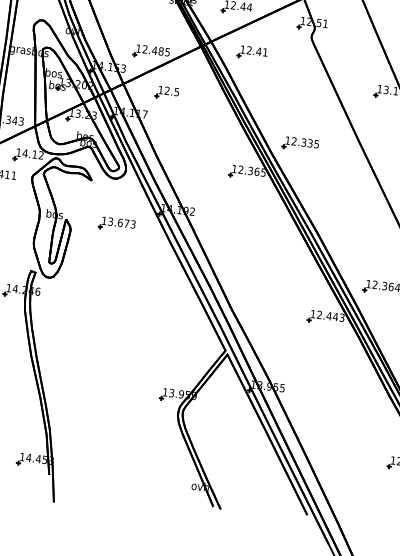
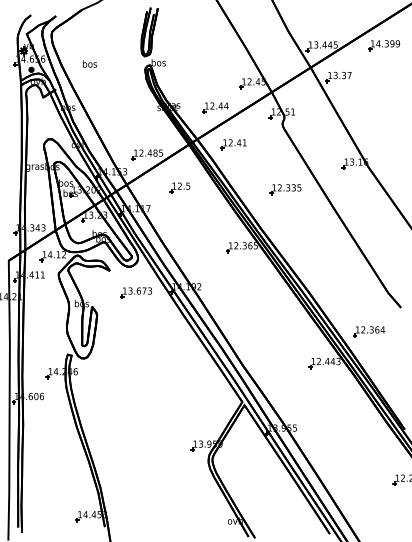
part: (166, 92) -> (179, 187), moved
part: (300, 144) -> (285, 189), moved
part: (116, 224) -> (135, 292), moved

